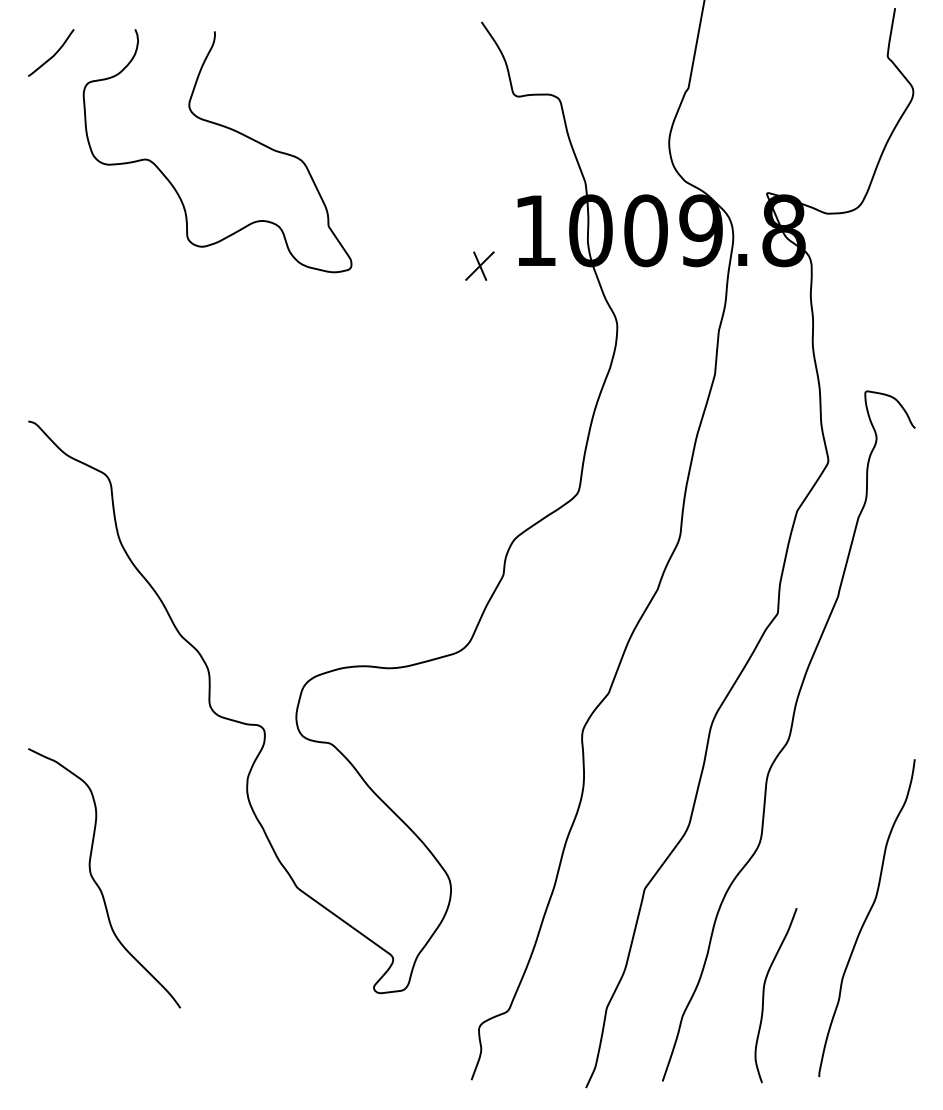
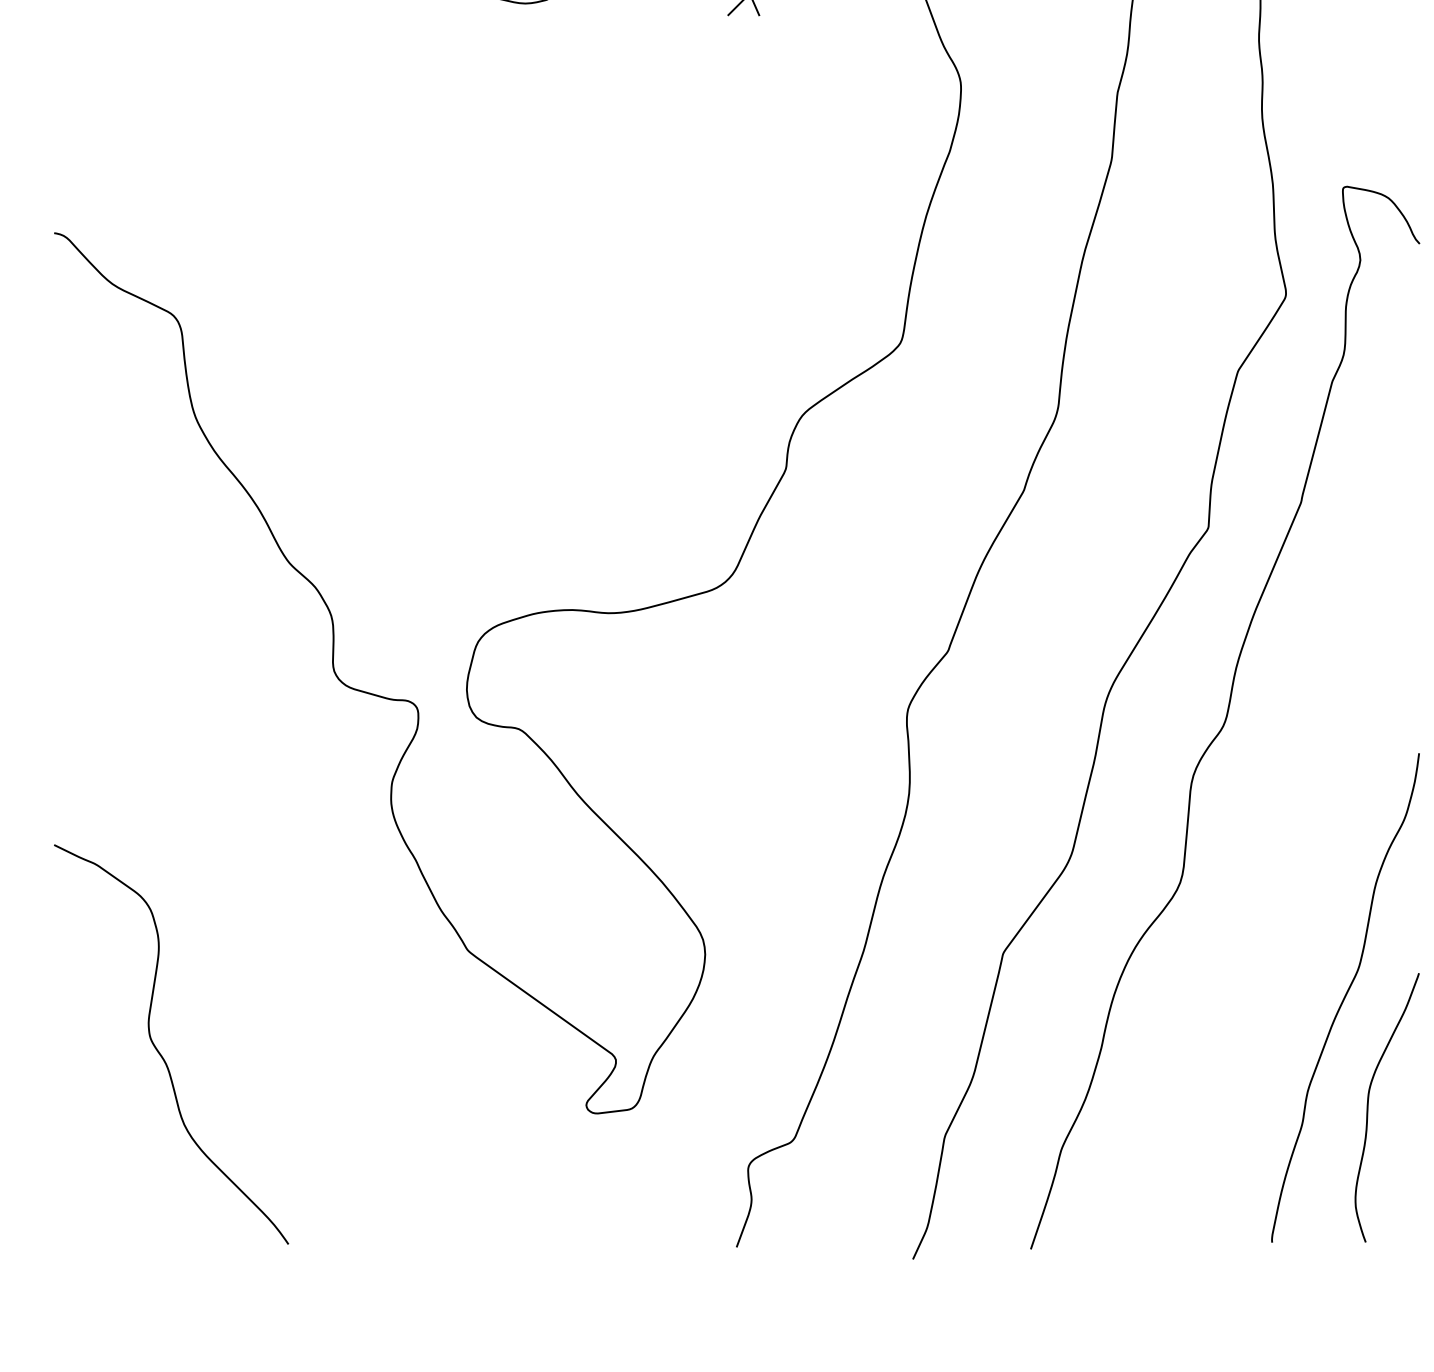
curve: (98, 884) -> (162, 1053), moved
curve: (764, 995) -> (1369, 1107), moved

